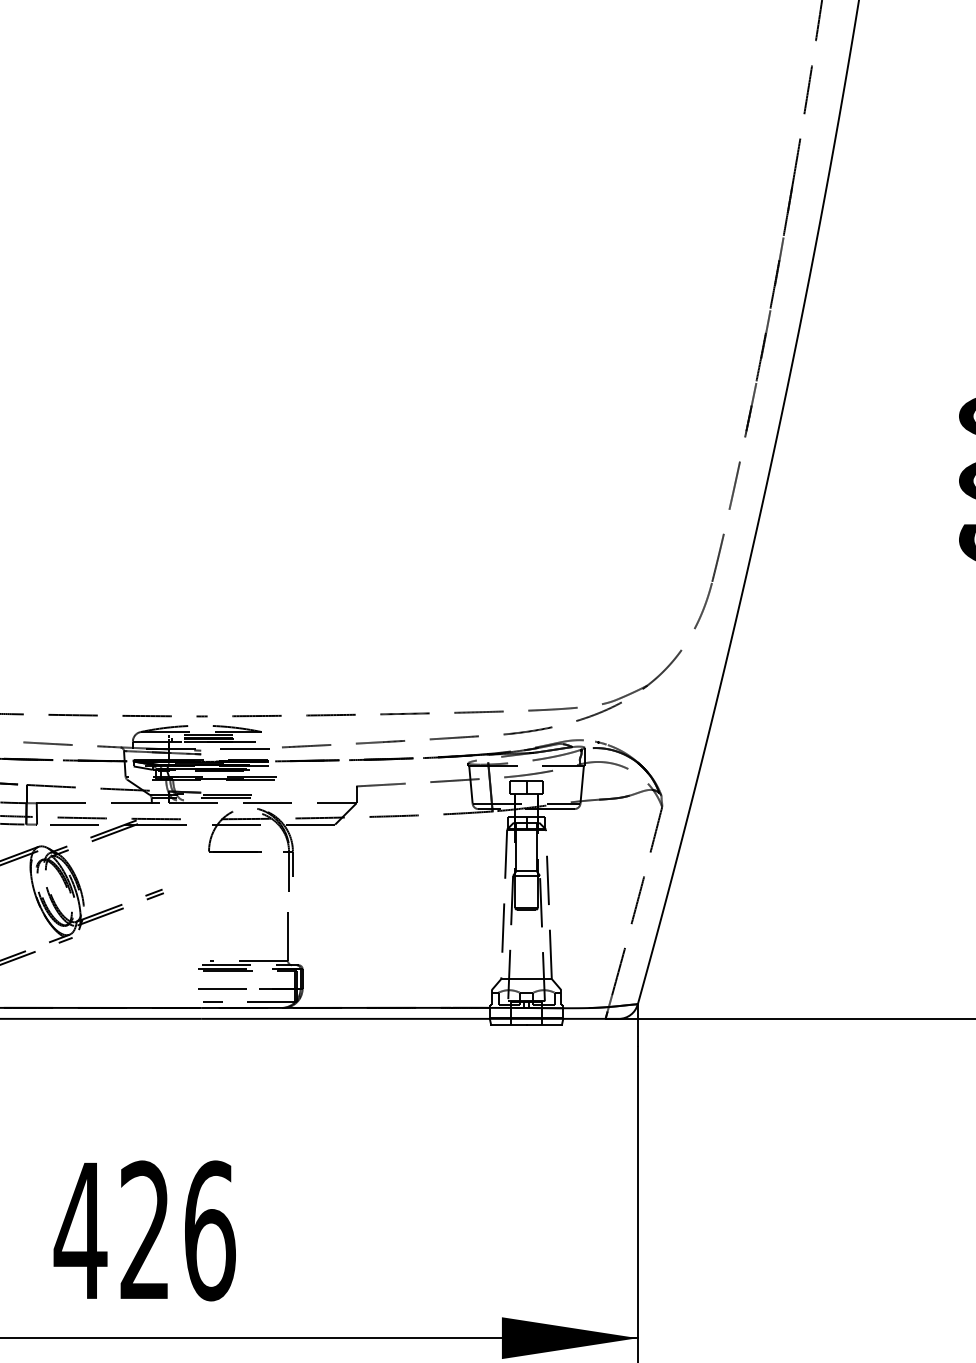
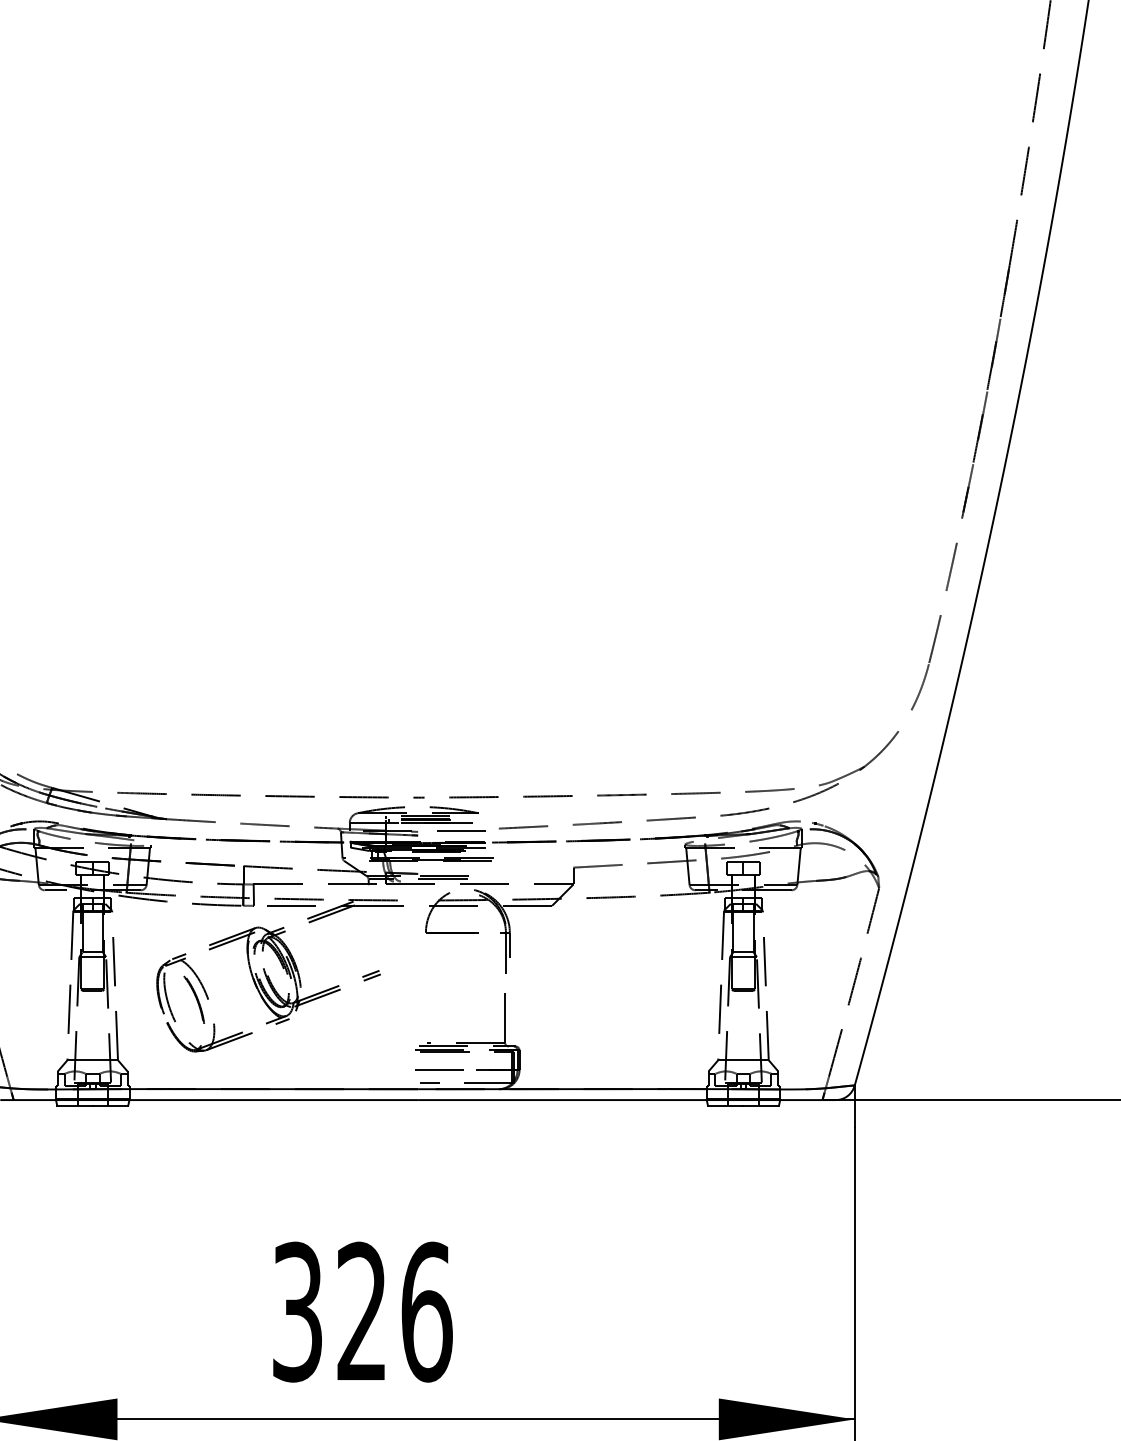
text: (80, 1230) -> (297, 1311), 426 -> 326

